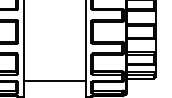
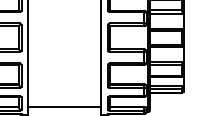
line: (54, 80) -> (64, 107), moved

